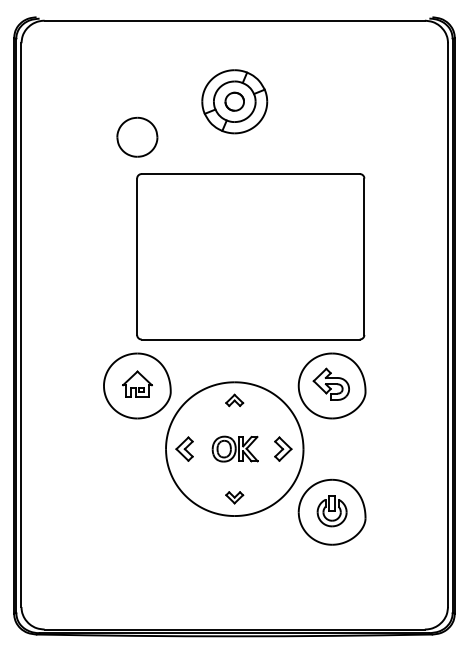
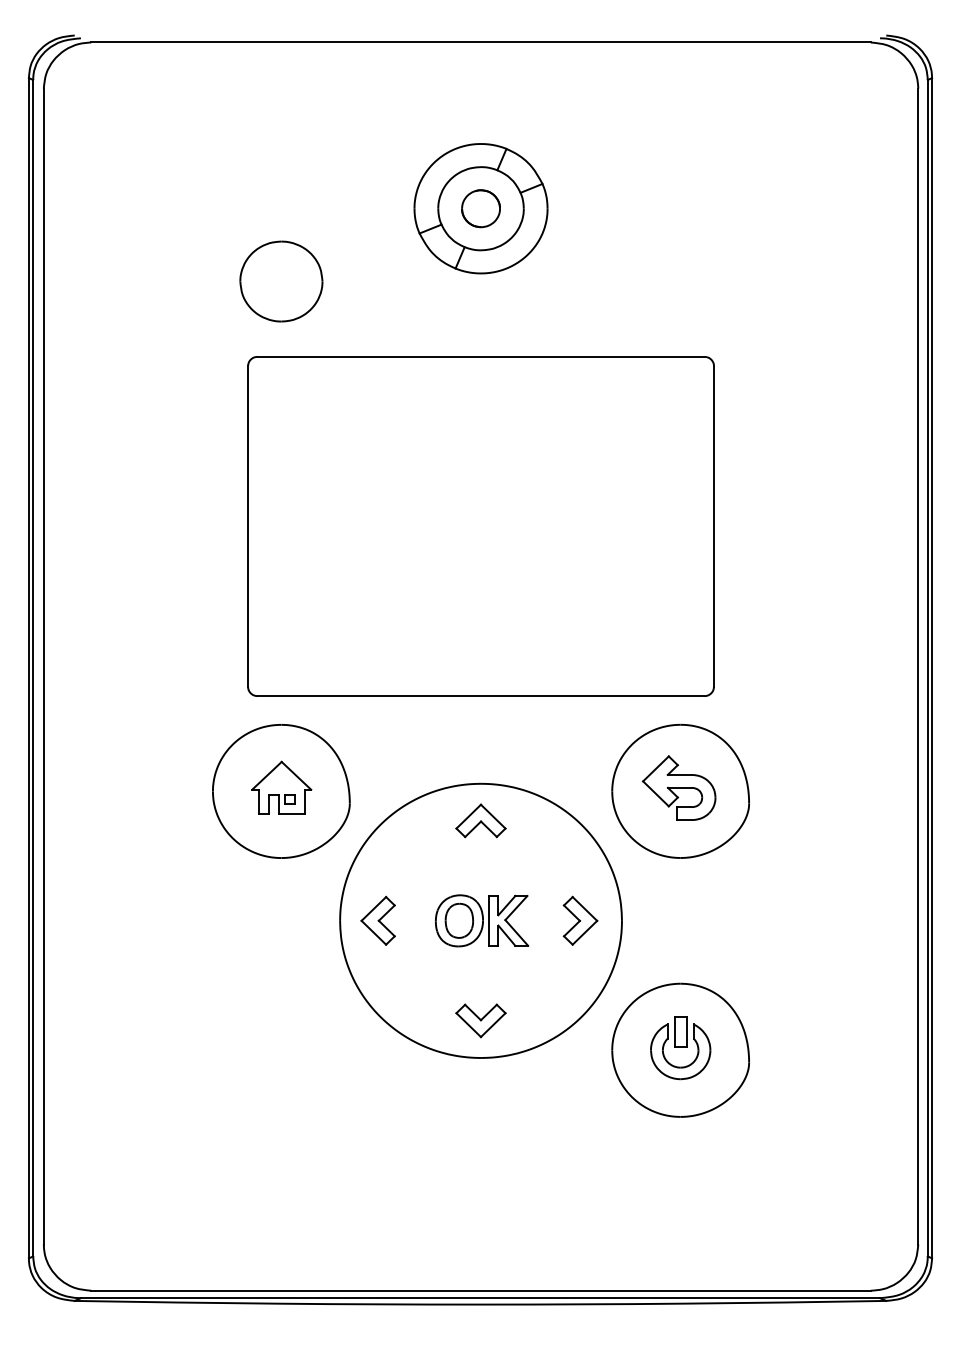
part: (250, 256) -> (480, 525), moved
part: (234, 400) -> (480, 821), size x1.43
part: (234, 497) -> (480, 1019), size x1.43

